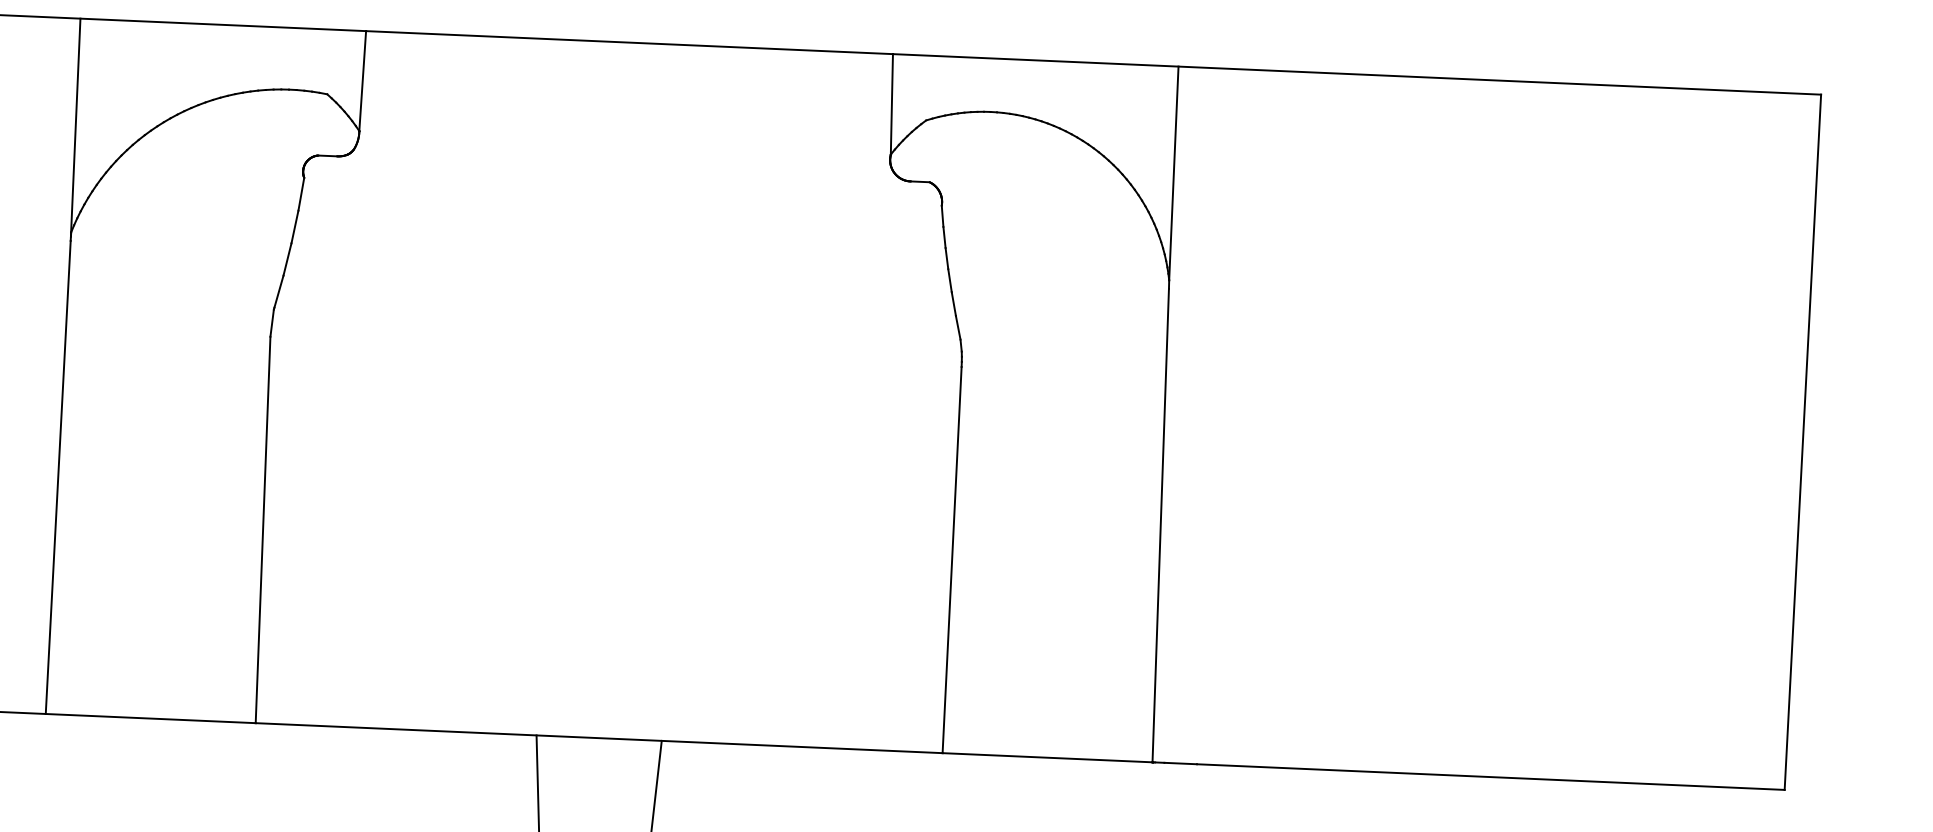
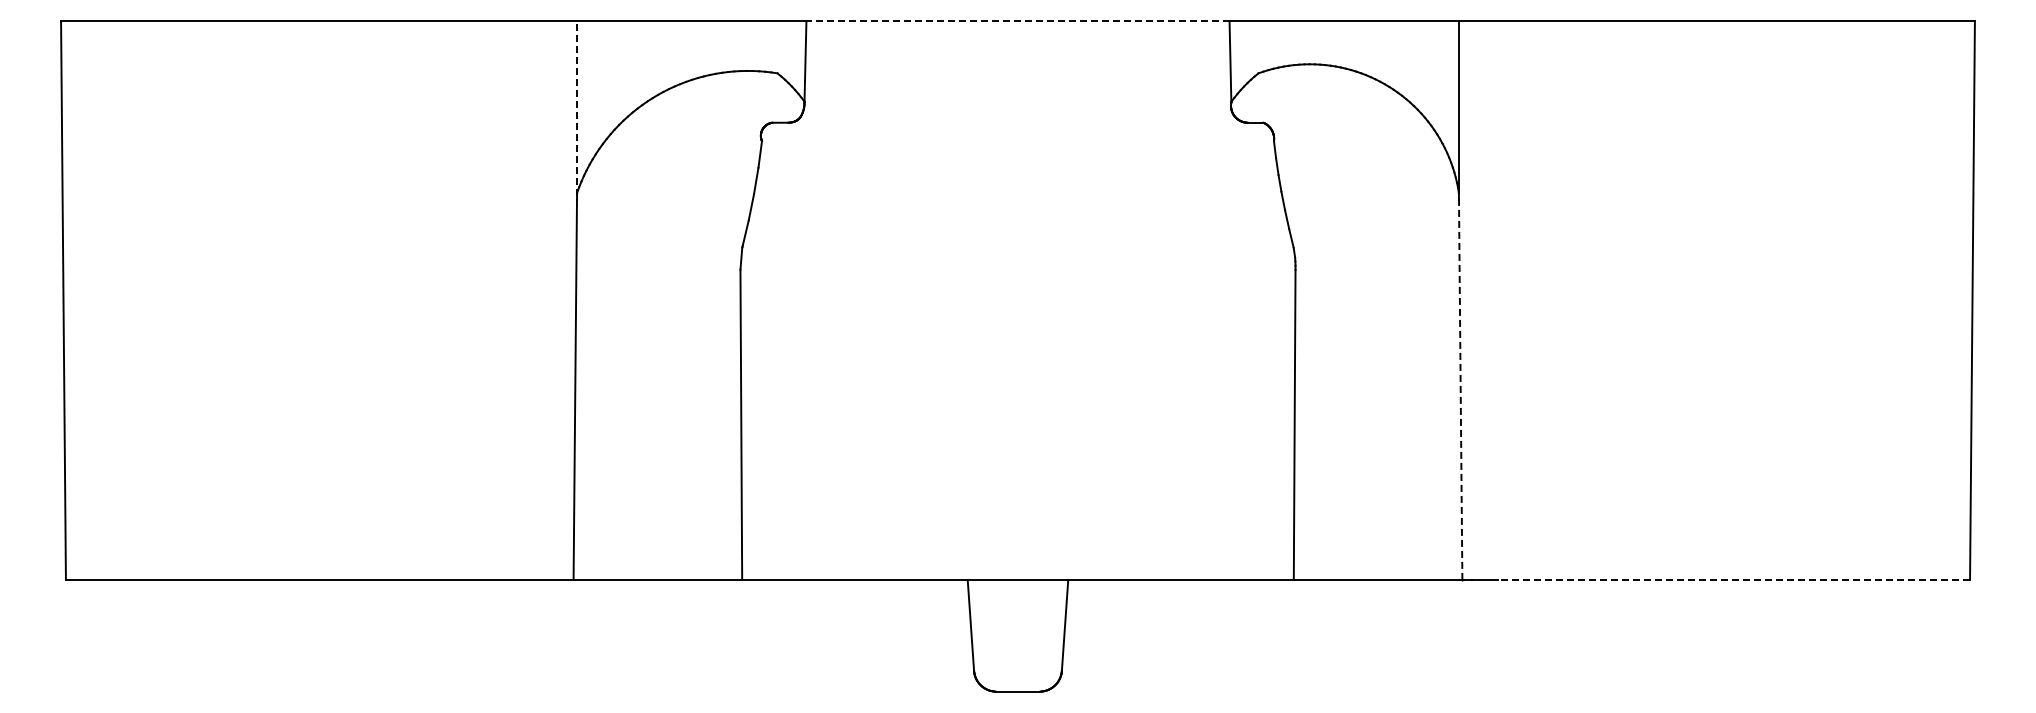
line: (630, 42) -> (1018, 21), solid -> dashed
line: (76, 127) -> (577, 108), solid -> dashed
line: (1160, 525) -> (1460, 389), solid -> dashed
line: (1491, 776) -> (1734, 579), solid -> dashed

